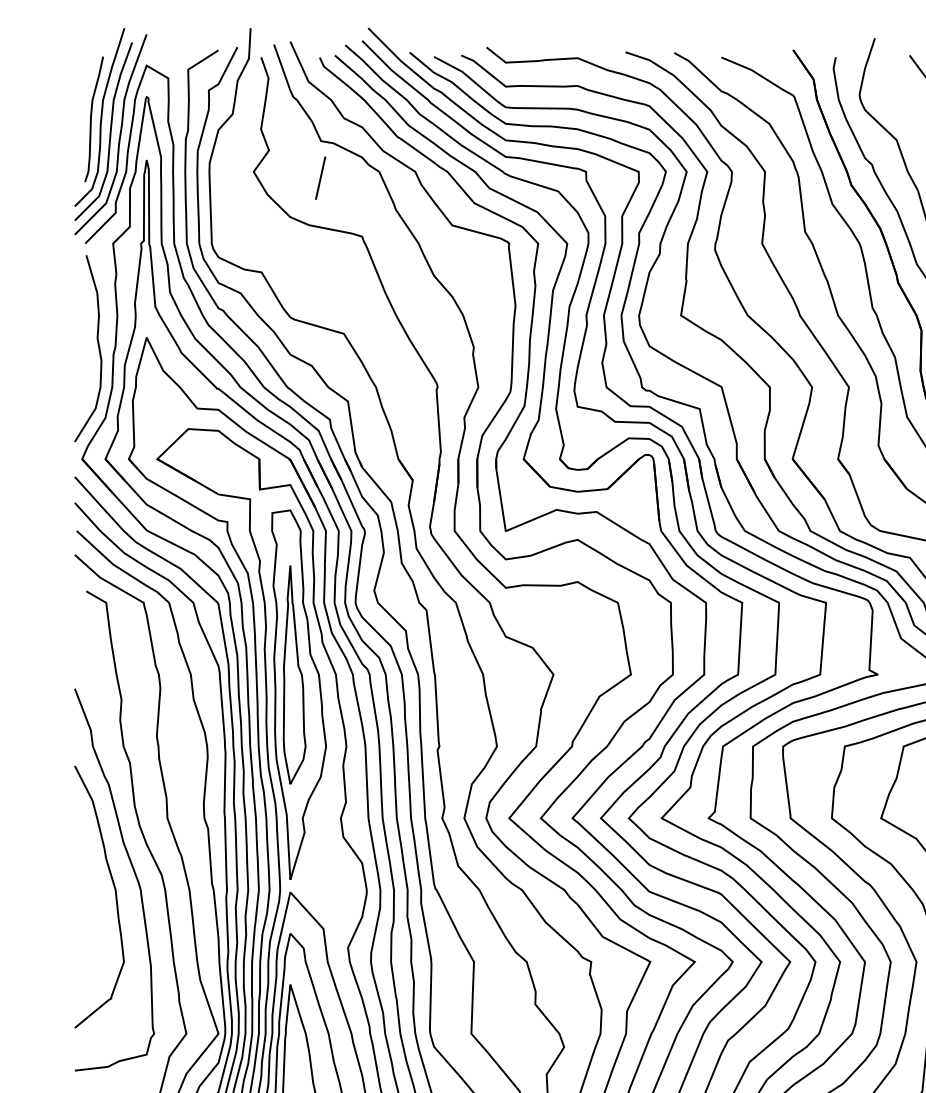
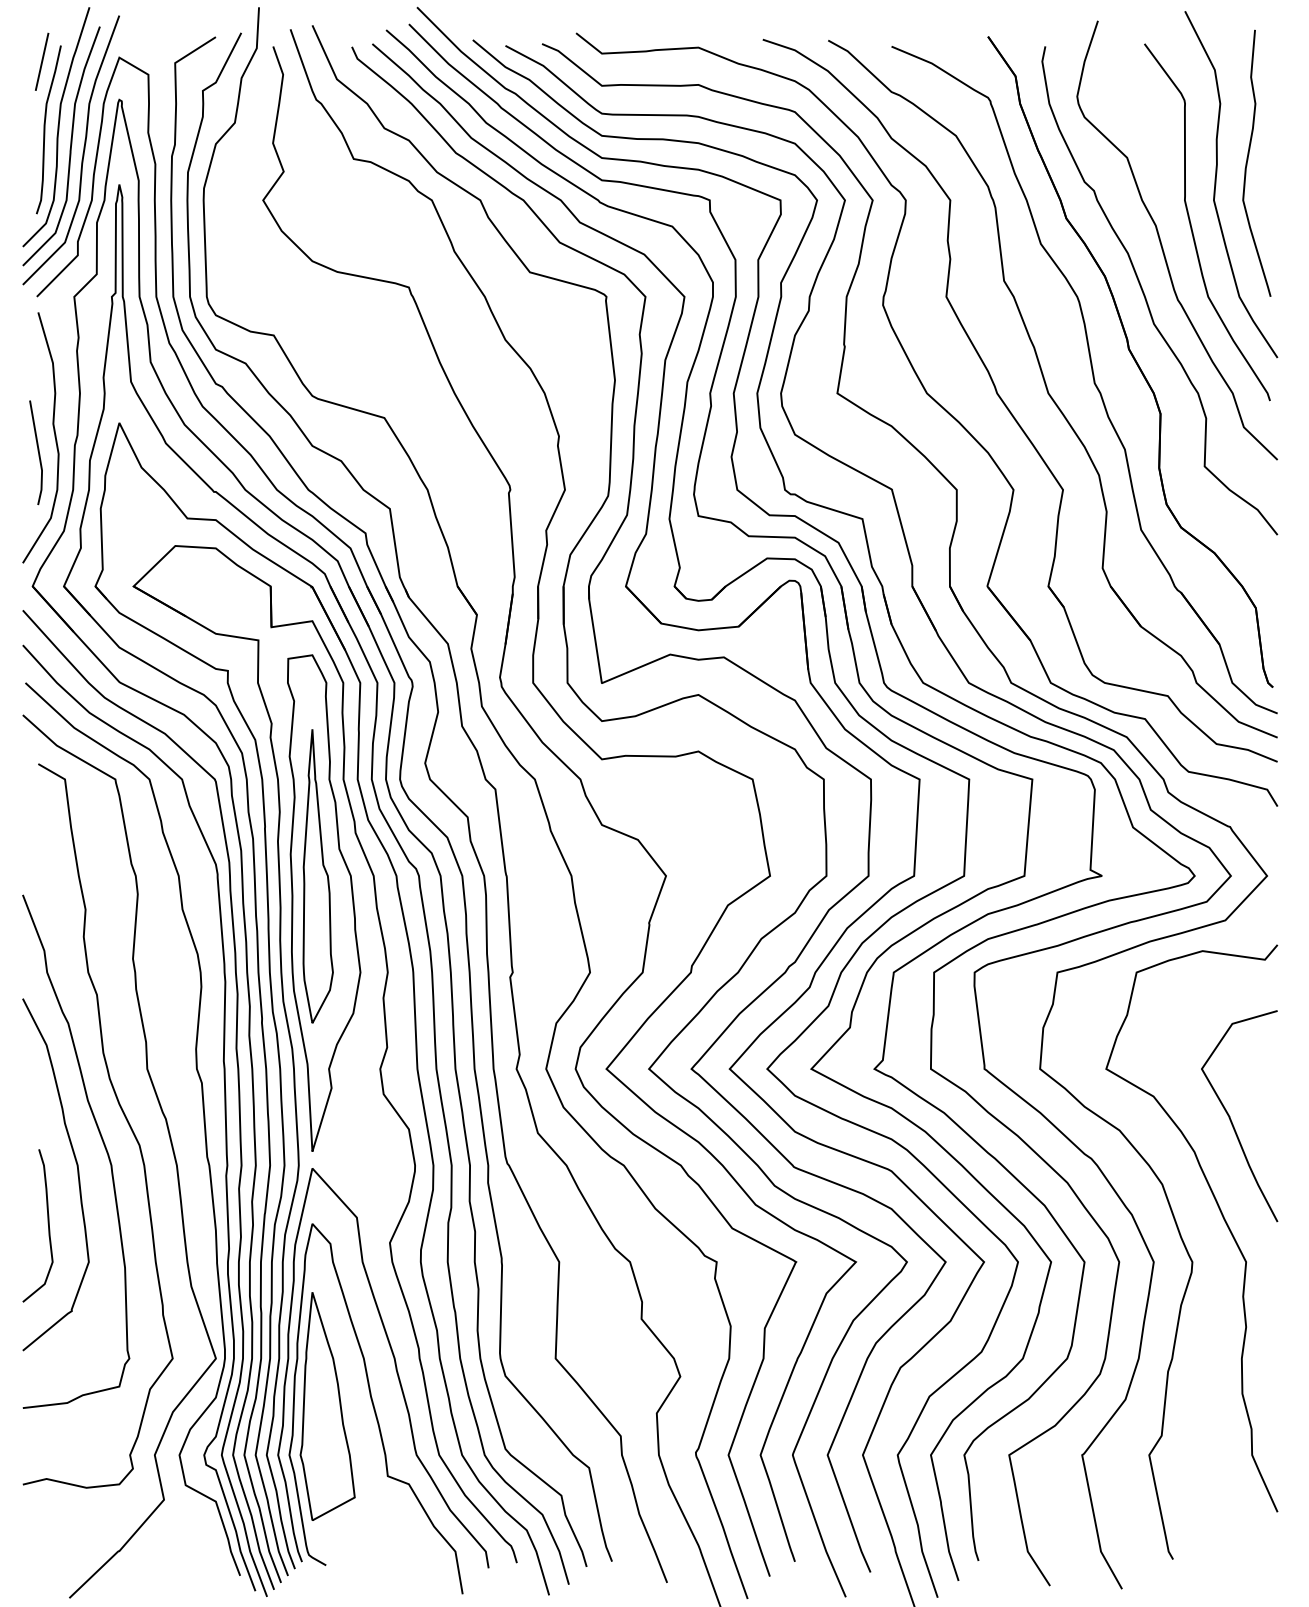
line: (320, 177) -> (42, 61), moved
line: (85, 358) -> (37, 451), added
curve: (93, 933) -> (47, 1223), added

